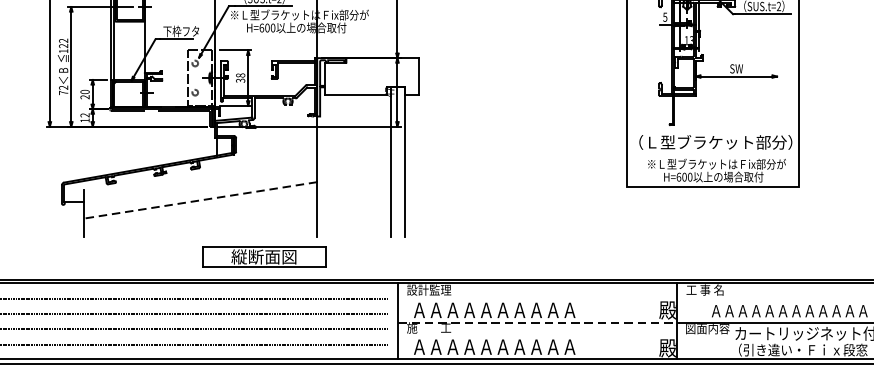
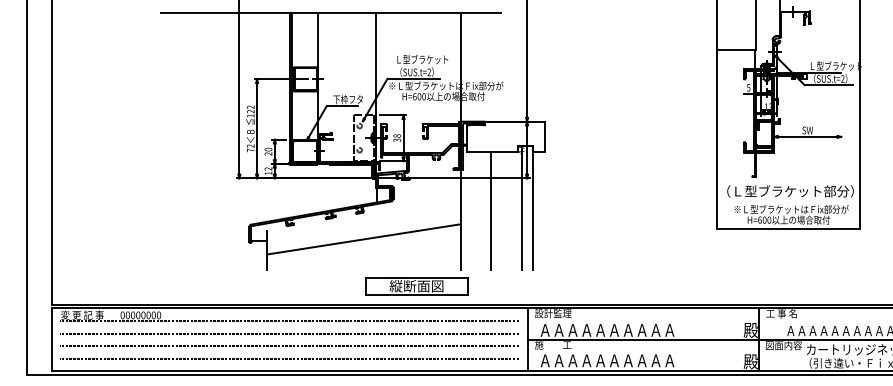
line: (353, 165) -> (490, 210), added
line: (201, 200) -> (364, 239), dashed -> solid
line: (539, 322) -> (644, 340), dashed -> solid

